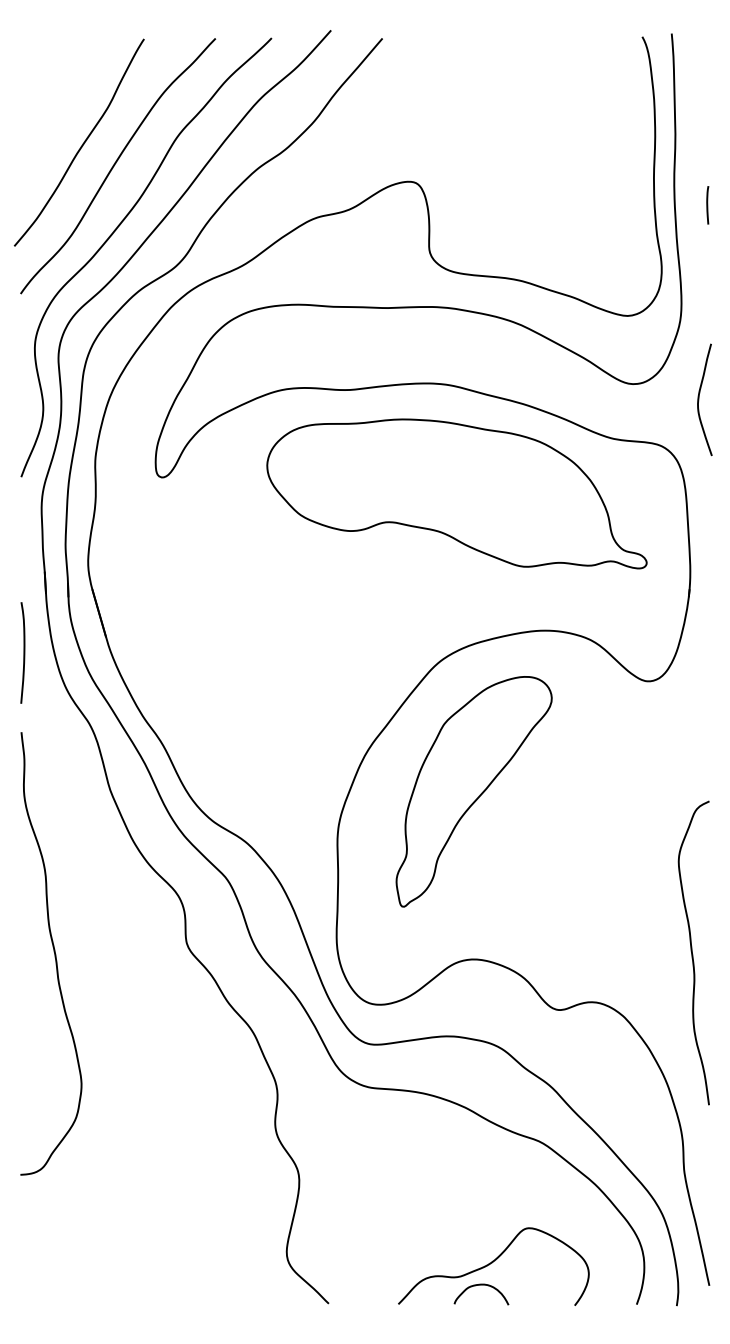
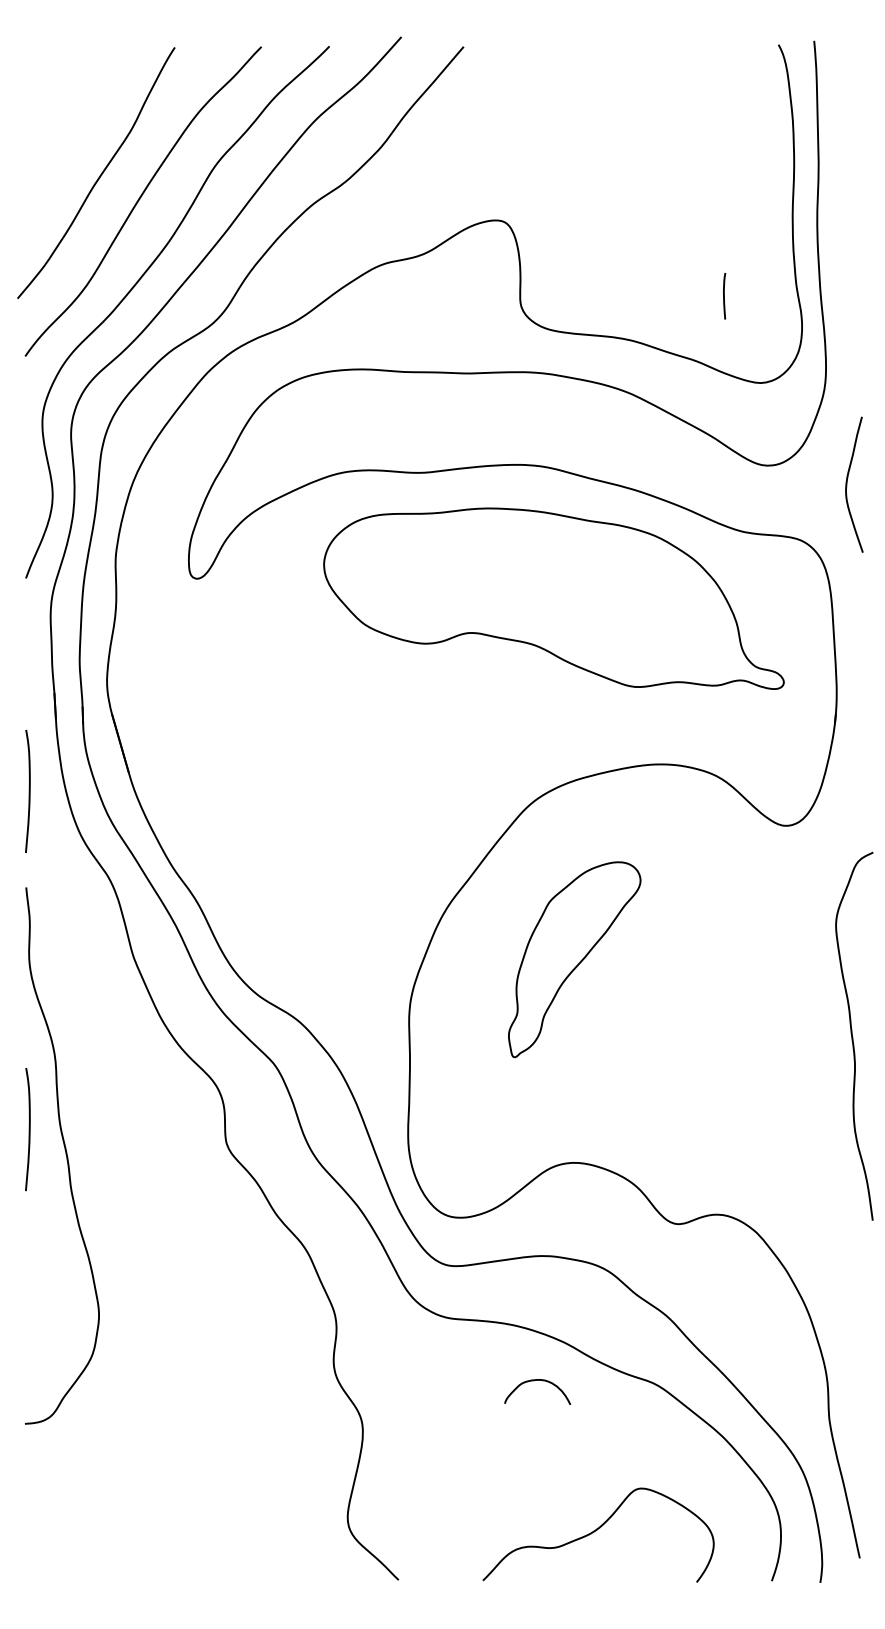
line: (707, 205) -> (724, 296), moved
part: (473, 791) -> (573, 959), size x0.7
curve: (23, 931) -> (28, 1128), added
curve: (692, 952) -> (852, 1035), moved
curve: (481, 1285) -> (537, 1381), moved

